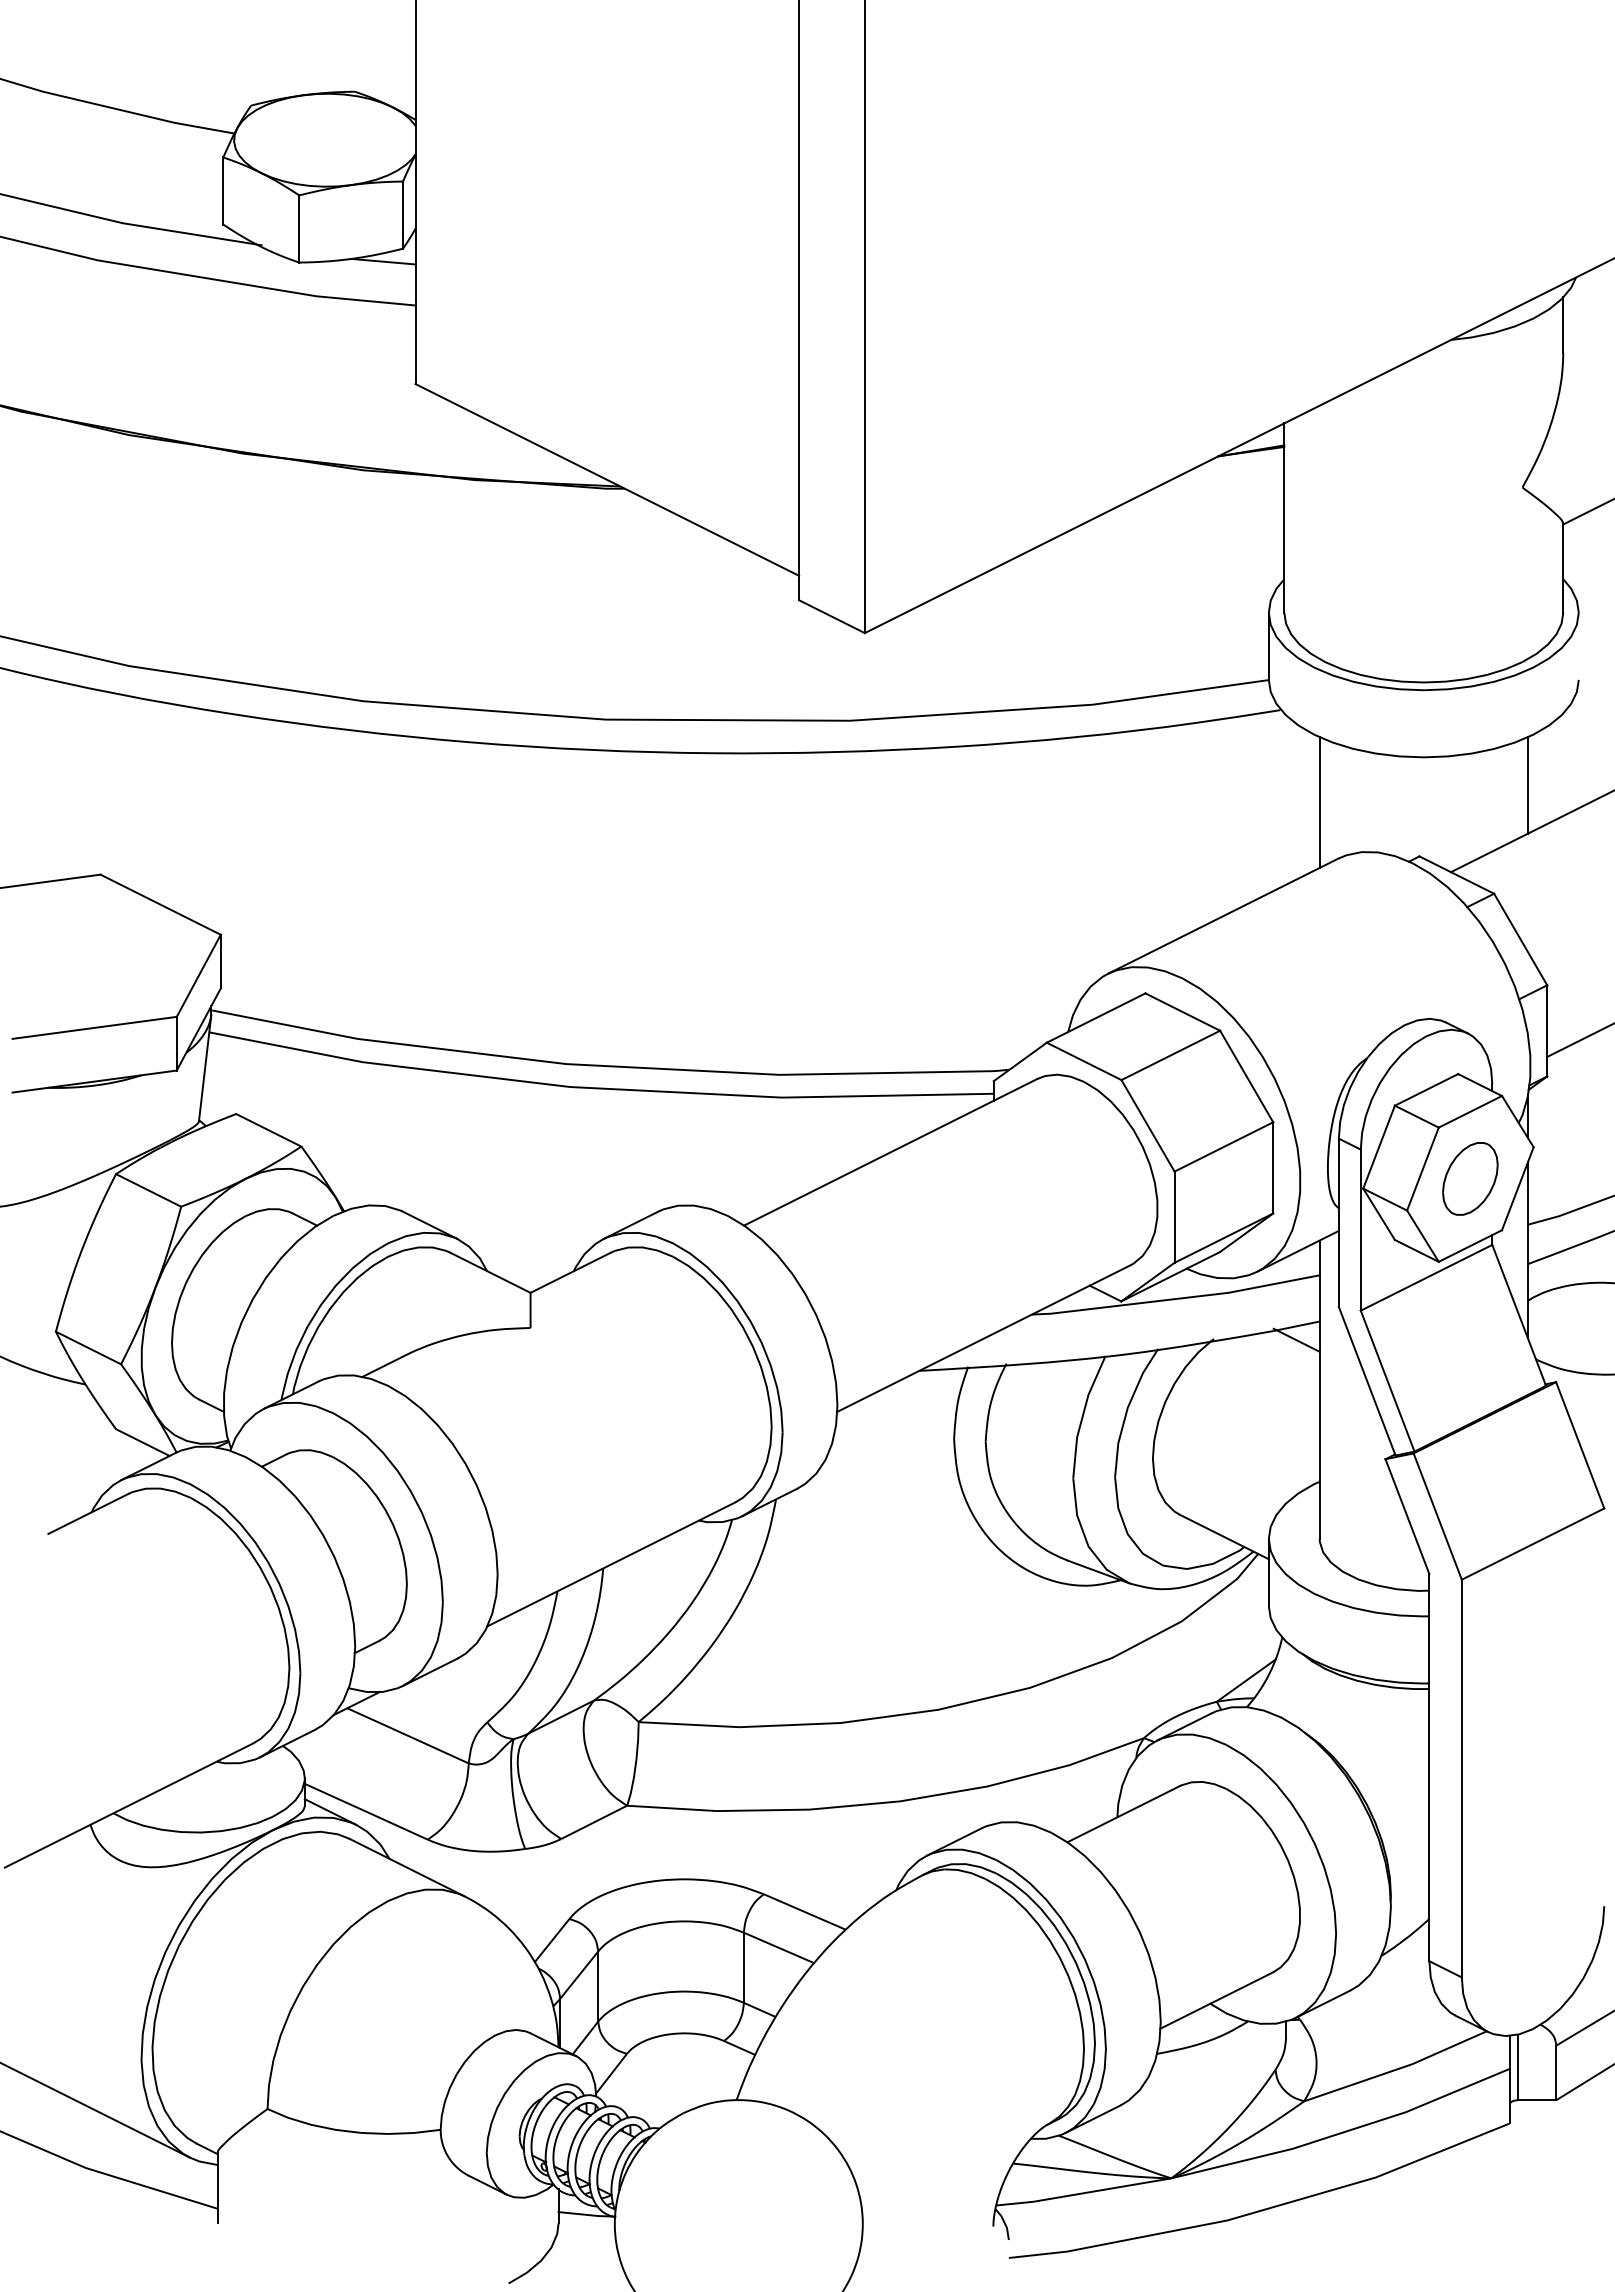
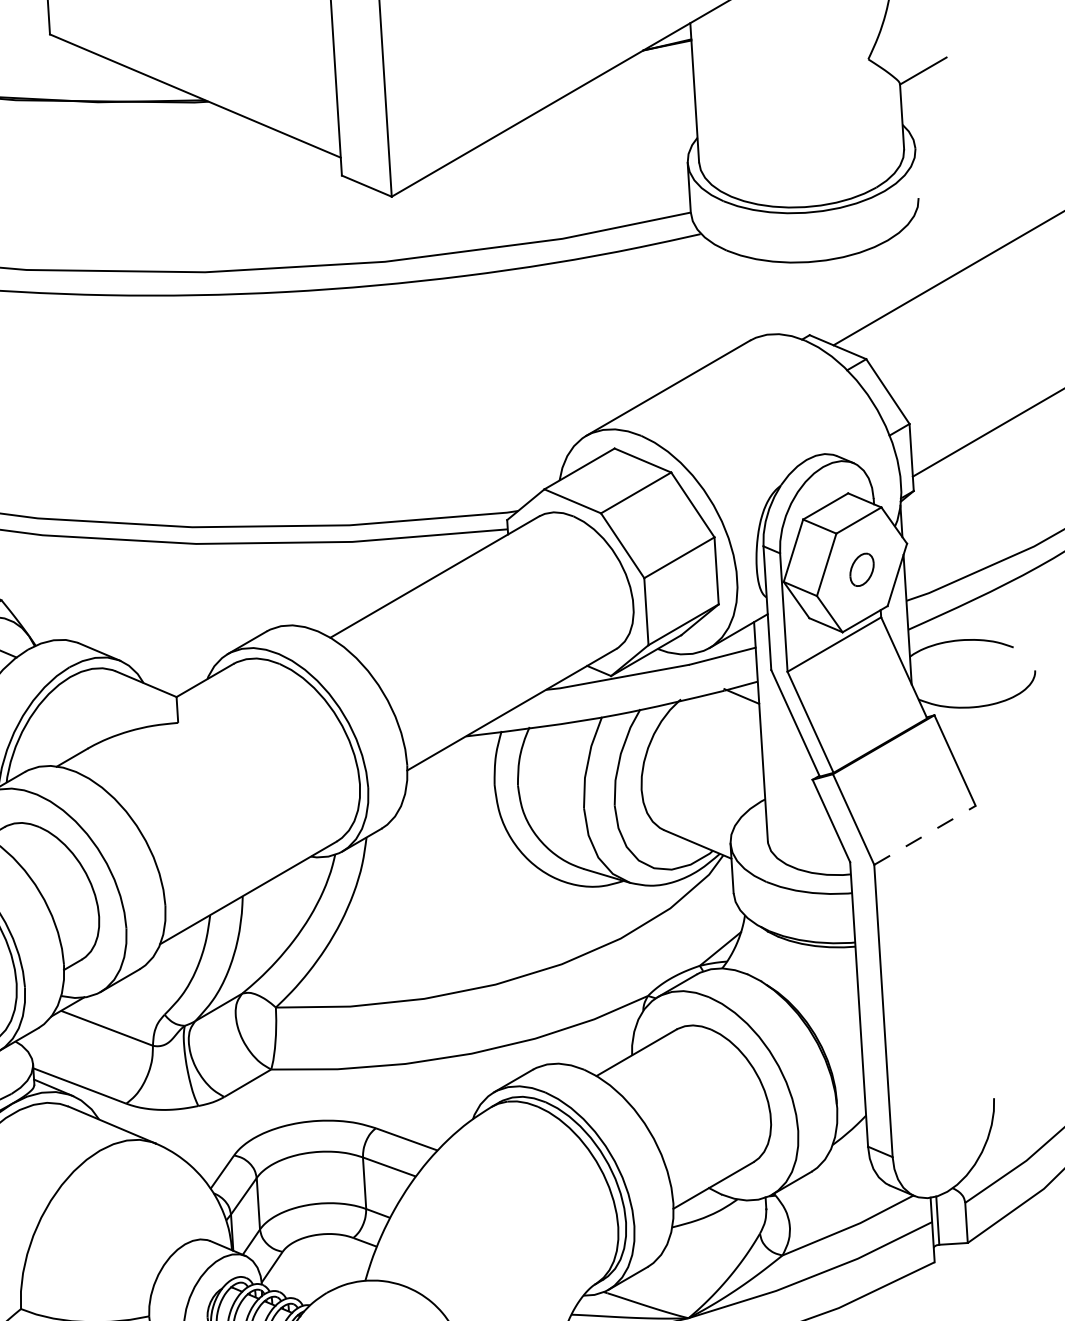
line: (1527, 785) -> (885, 278), removed
line: (1319, 802) -> (733, 300), removed
part: (1470, 1178) -> (862, 569), size x0.6
line: (1533, 1544) -> (925, 835), solid -> dashed

